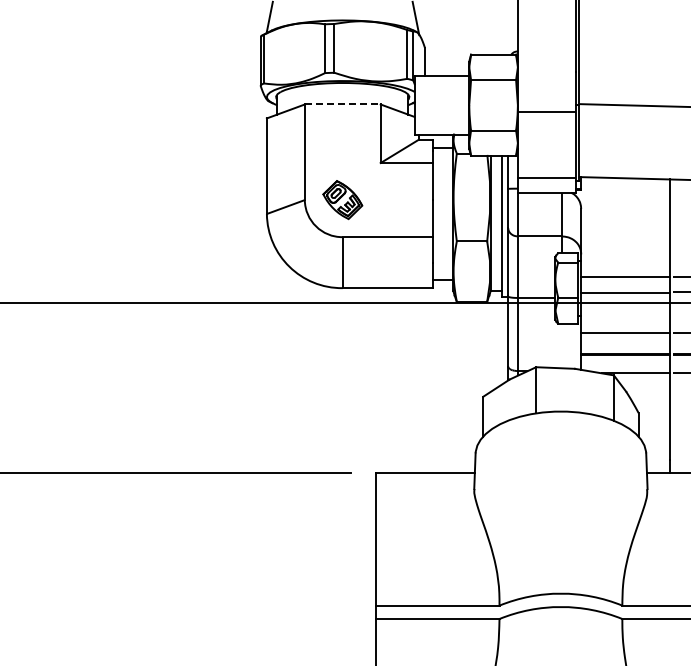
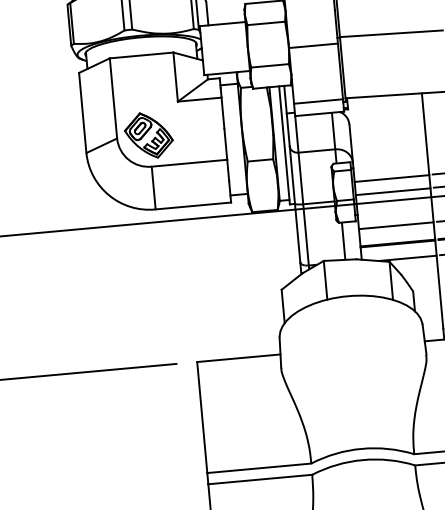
line: (342, 104) -> (141, 55), dashed -> solid
part: (342, 199) -> (148, 135), size x1.43
line: (561, 345) -> (343, 240), added

